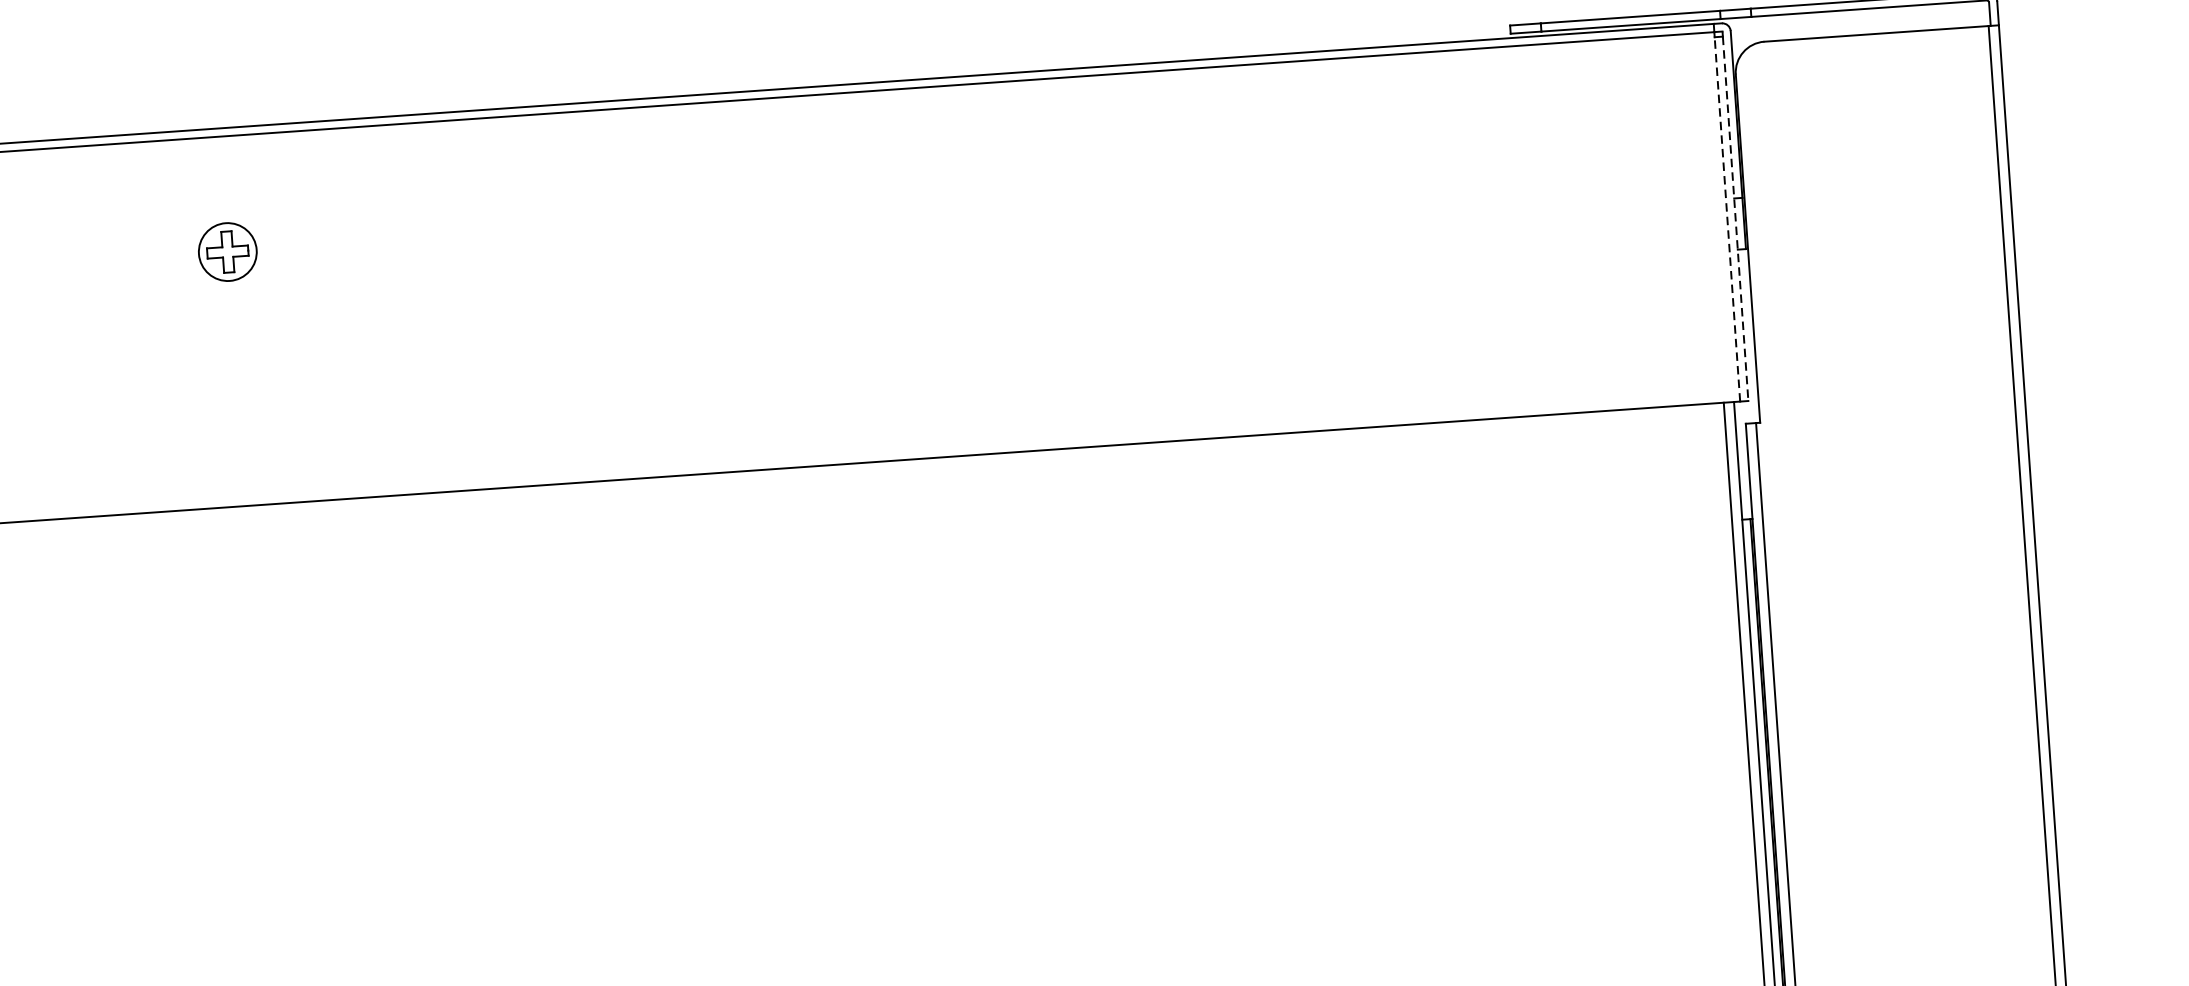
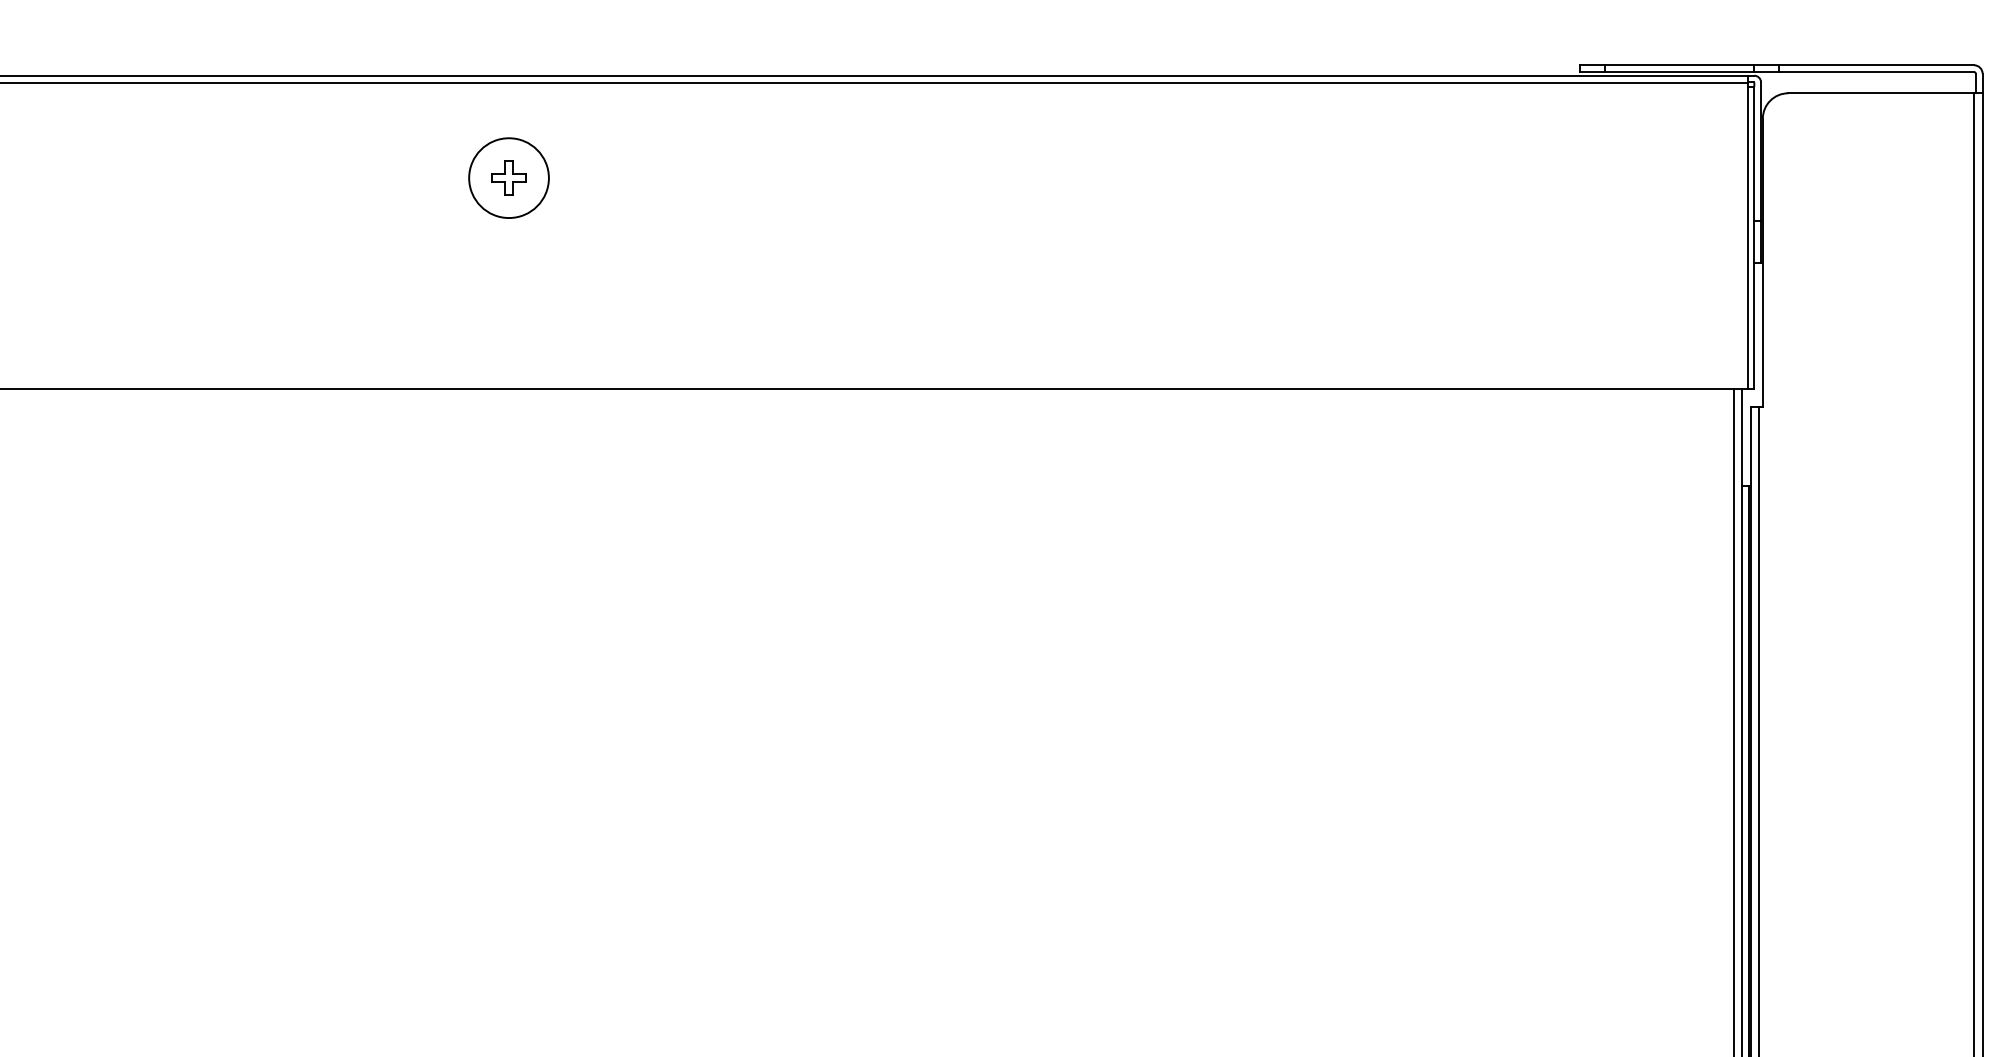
line: (1735, 218) -> (1754, 237), dashed -> solid
line: (1727, 219) -> (1747, 237), dashed -> solid
circle: (227, 252) -> (508, 178), size x1.67

